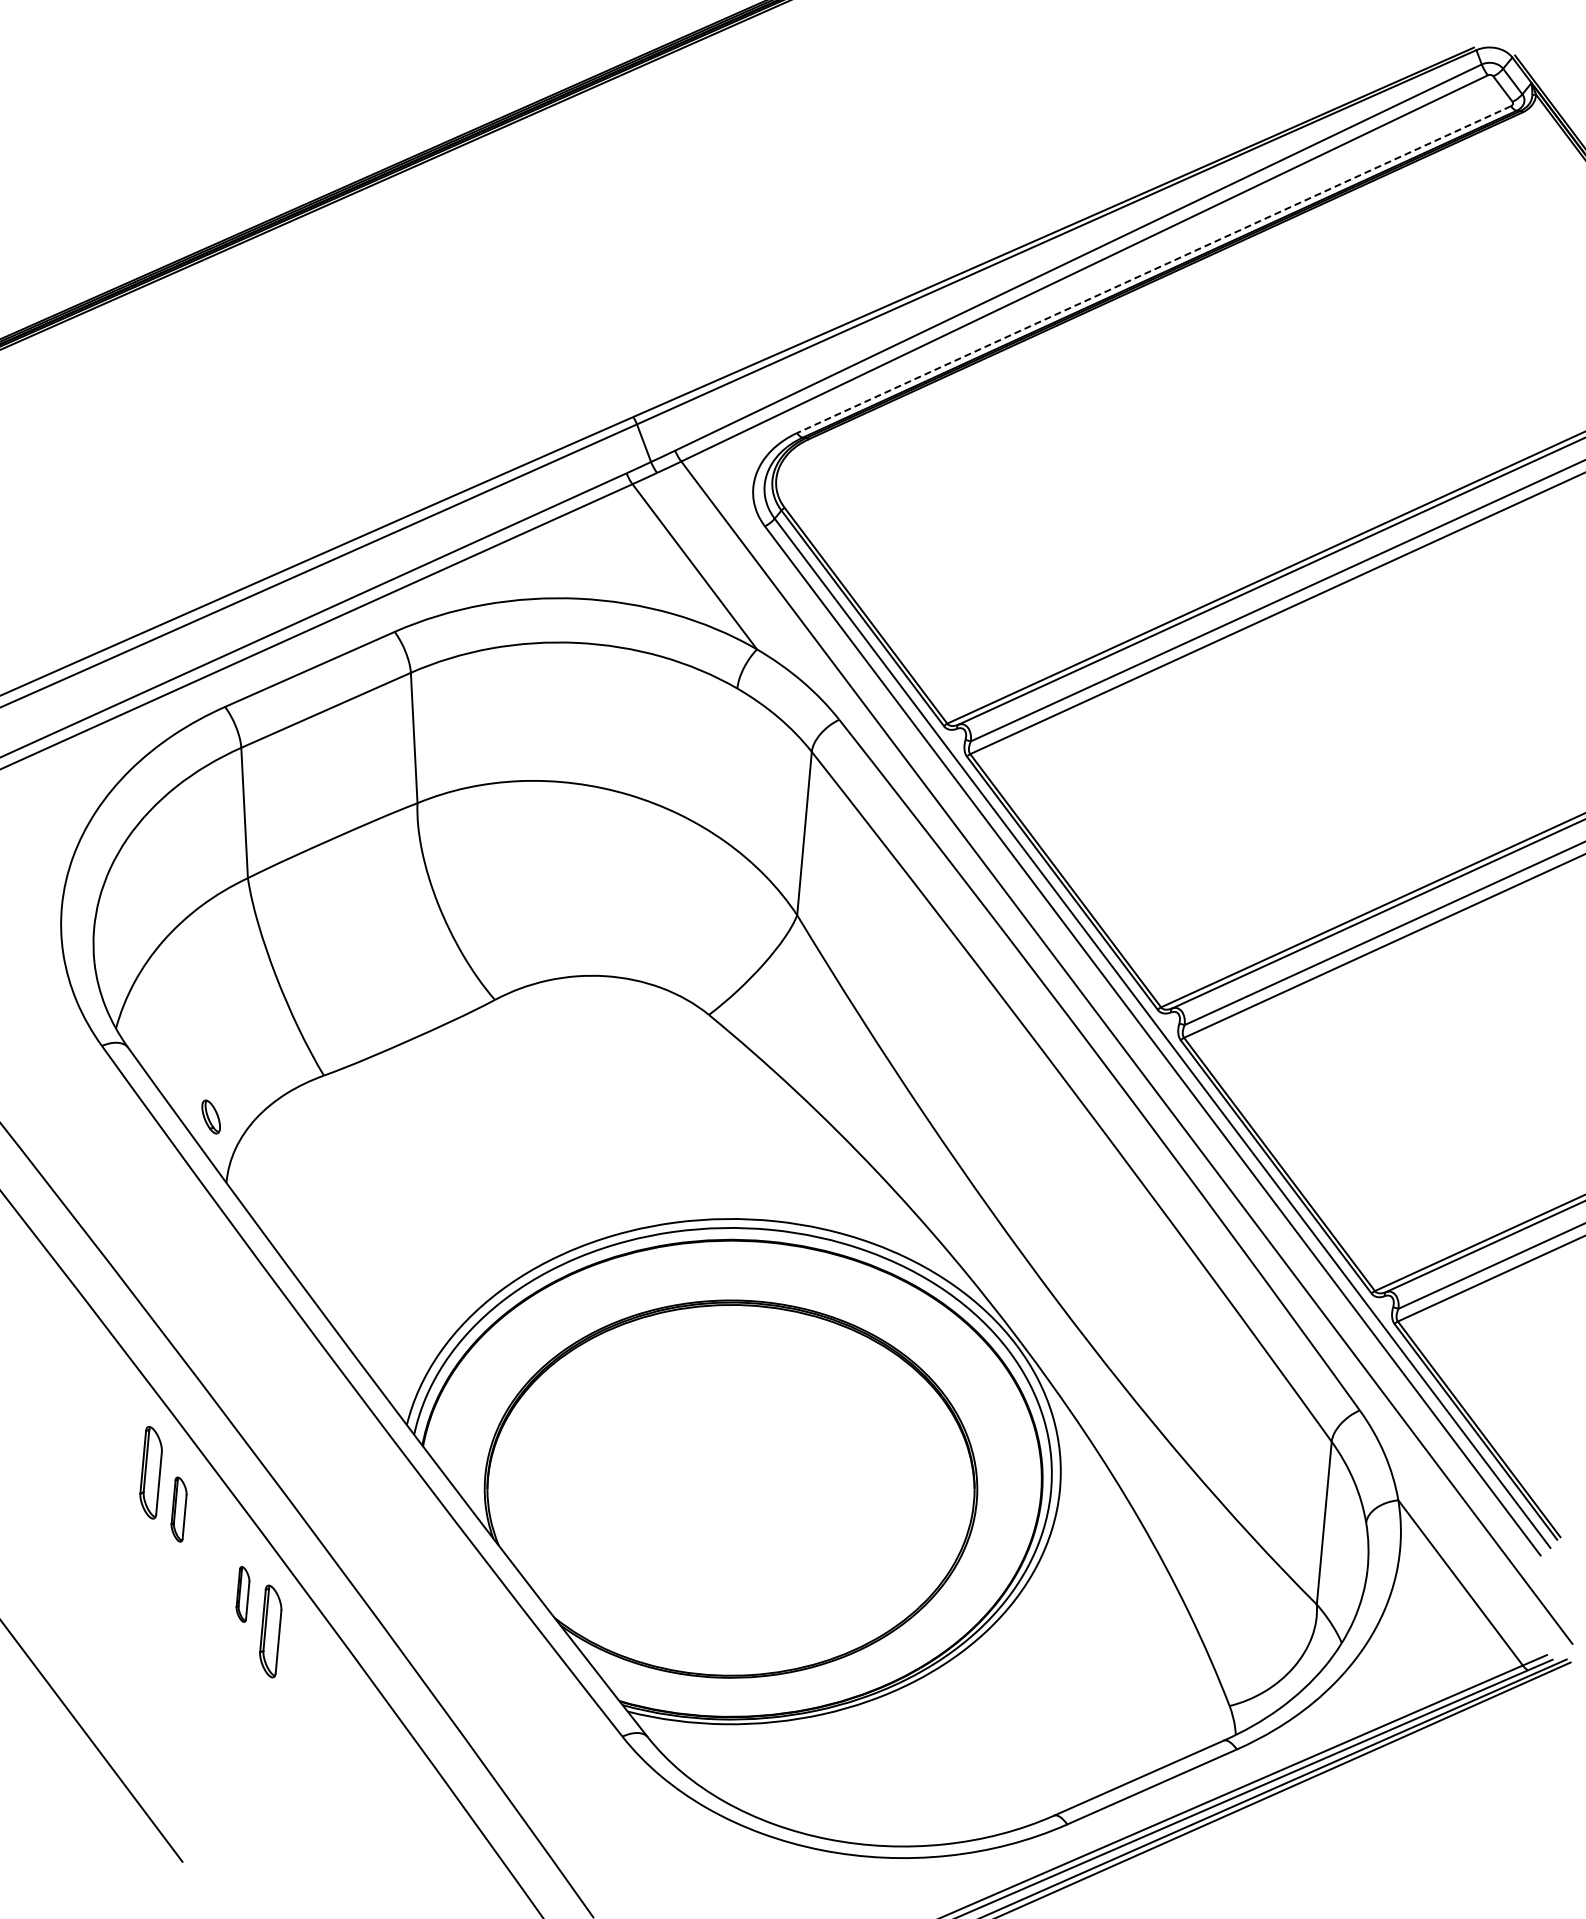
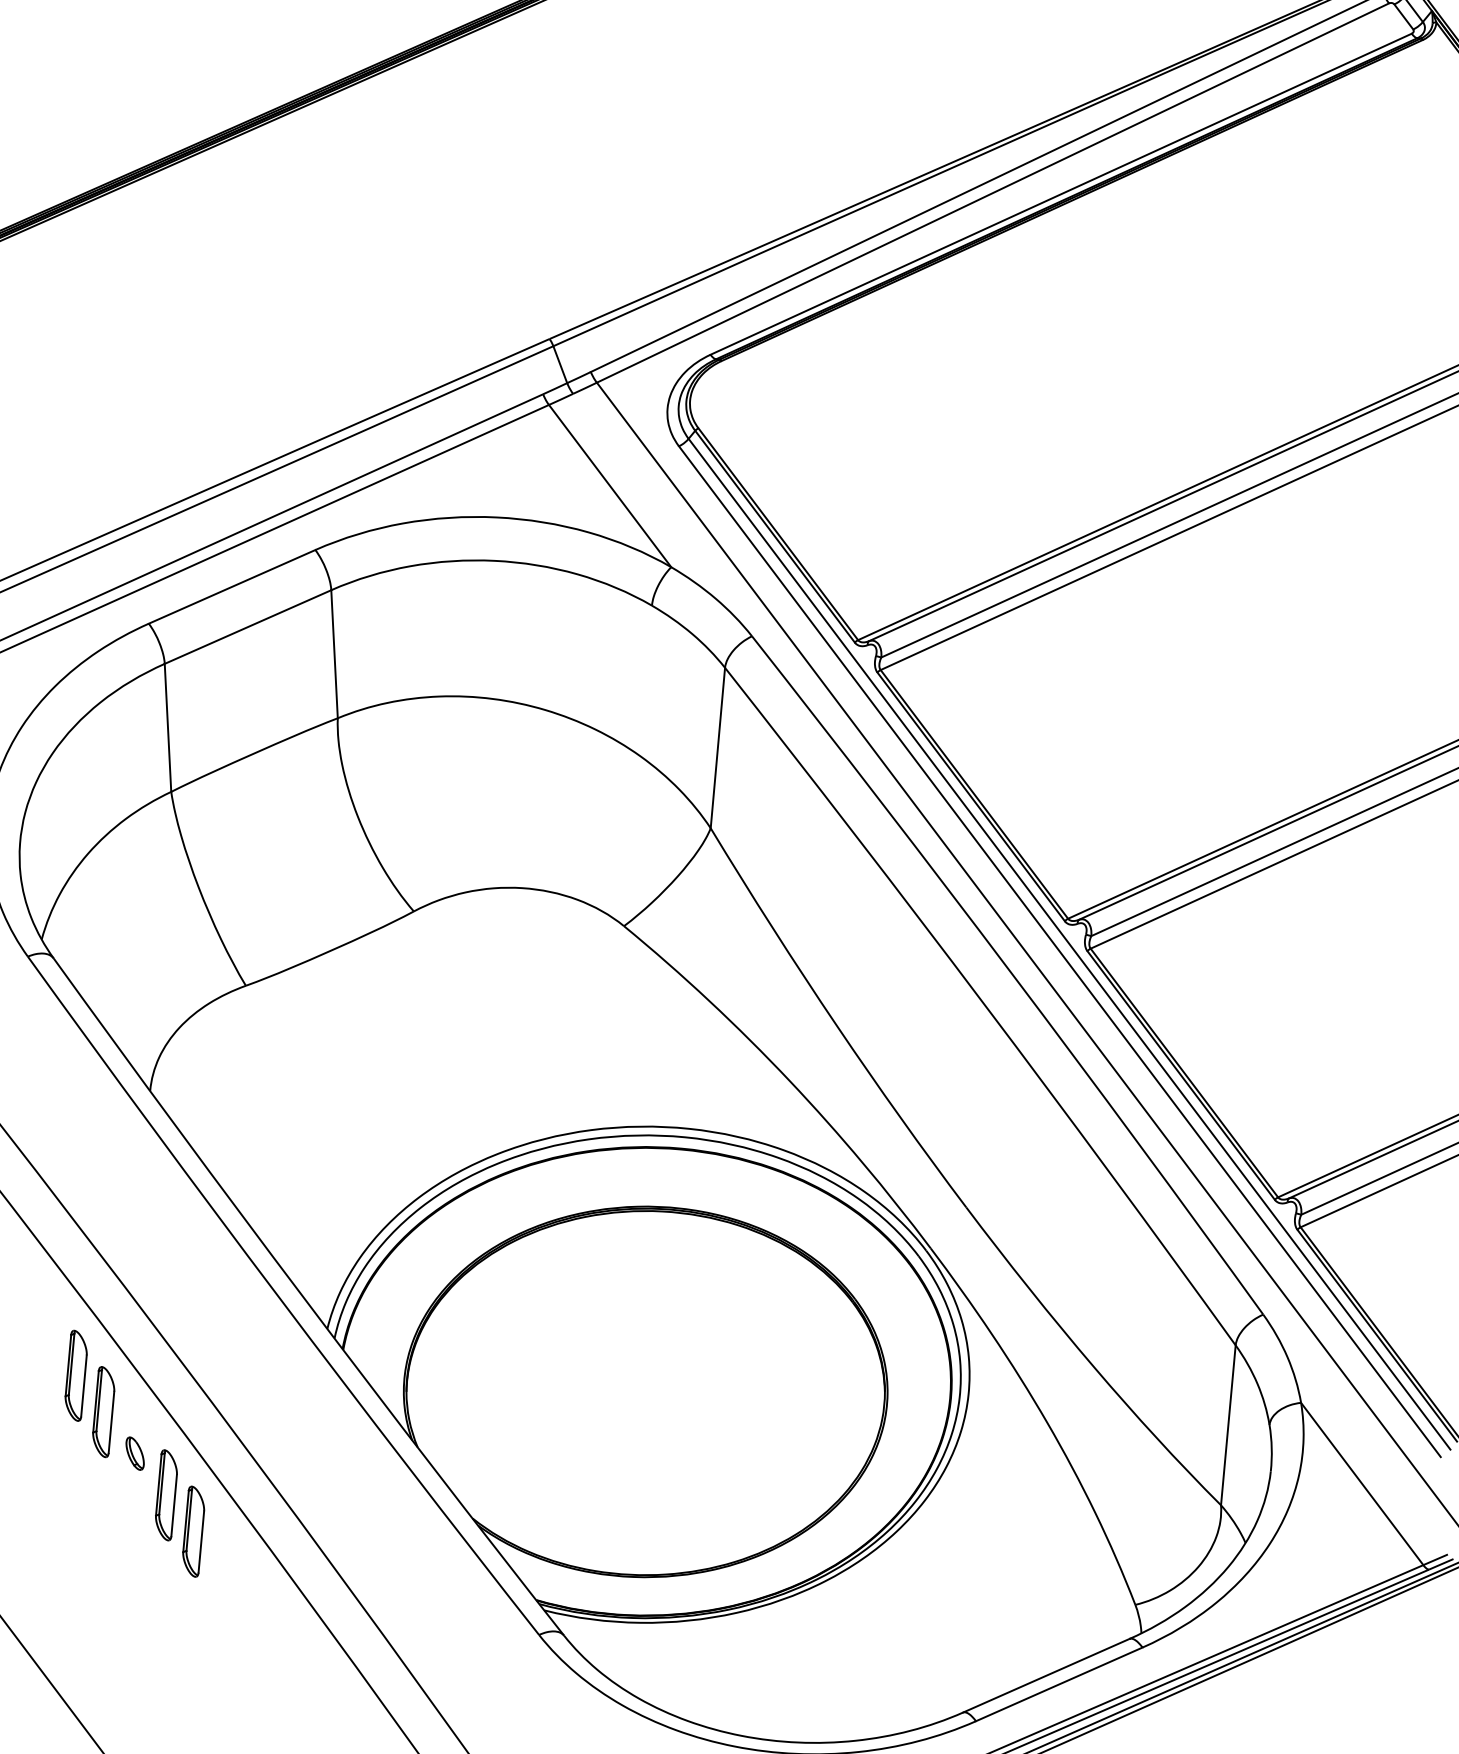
line: (1154, 269) -> (1061, 194), dashed -> solid
part: (210, 1116) -> (134, 1453), moved
part: (178, 1509) -> (103, 1411), size x1.43
part: (242, 1594) -> (165, 1495), size x1.67

